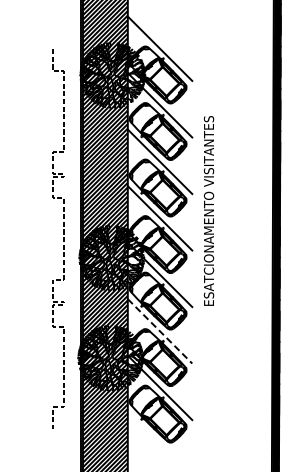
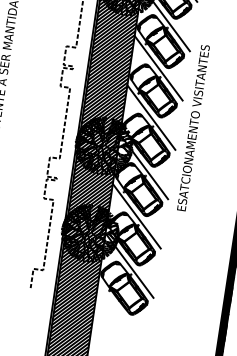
text: (208, 210) -> (193, 127), moved
line: (160, 331) -> (137, 216), dashed -> solid

